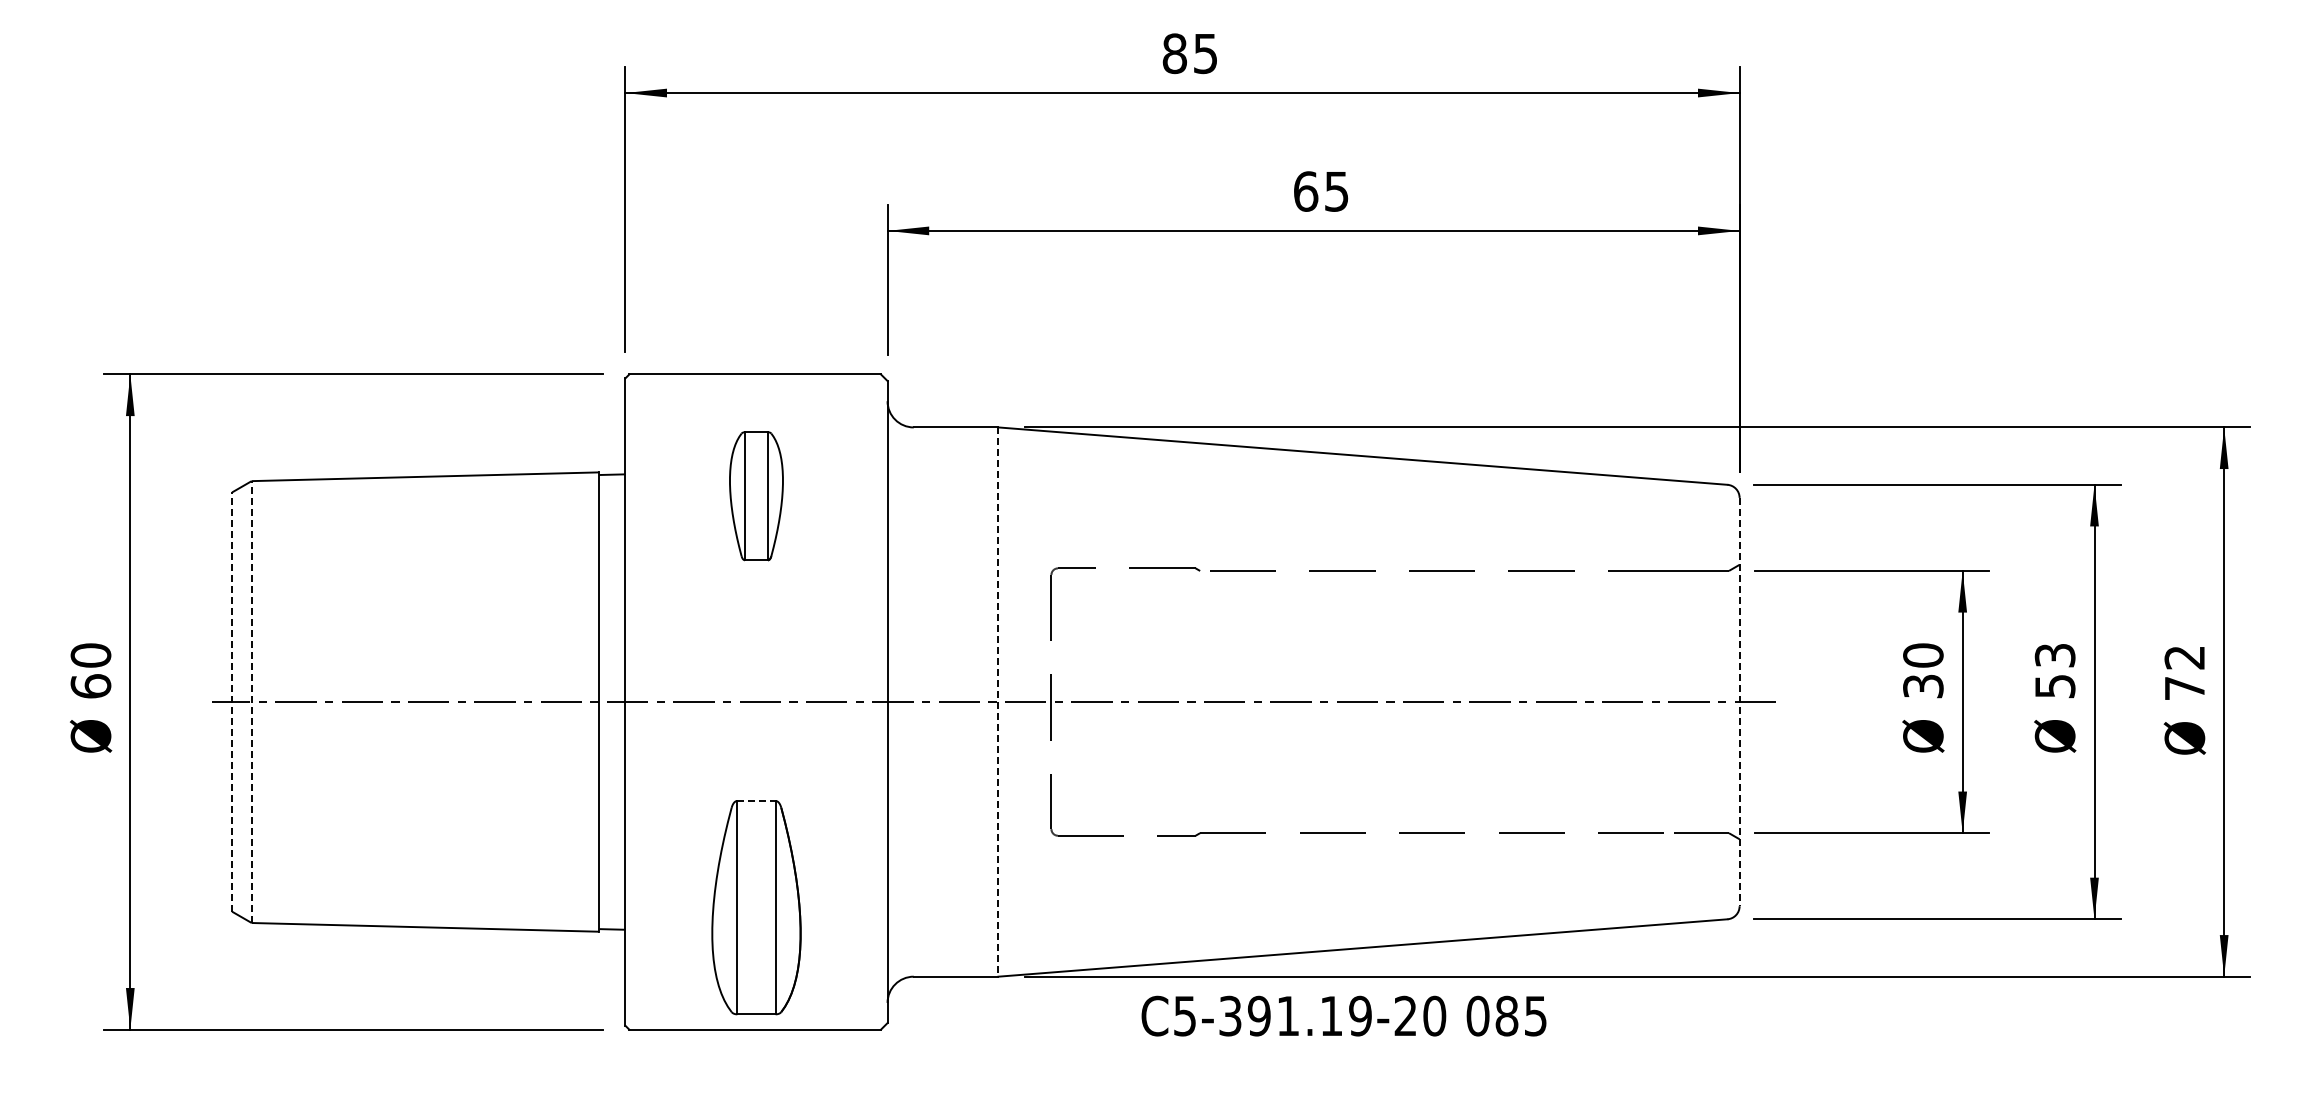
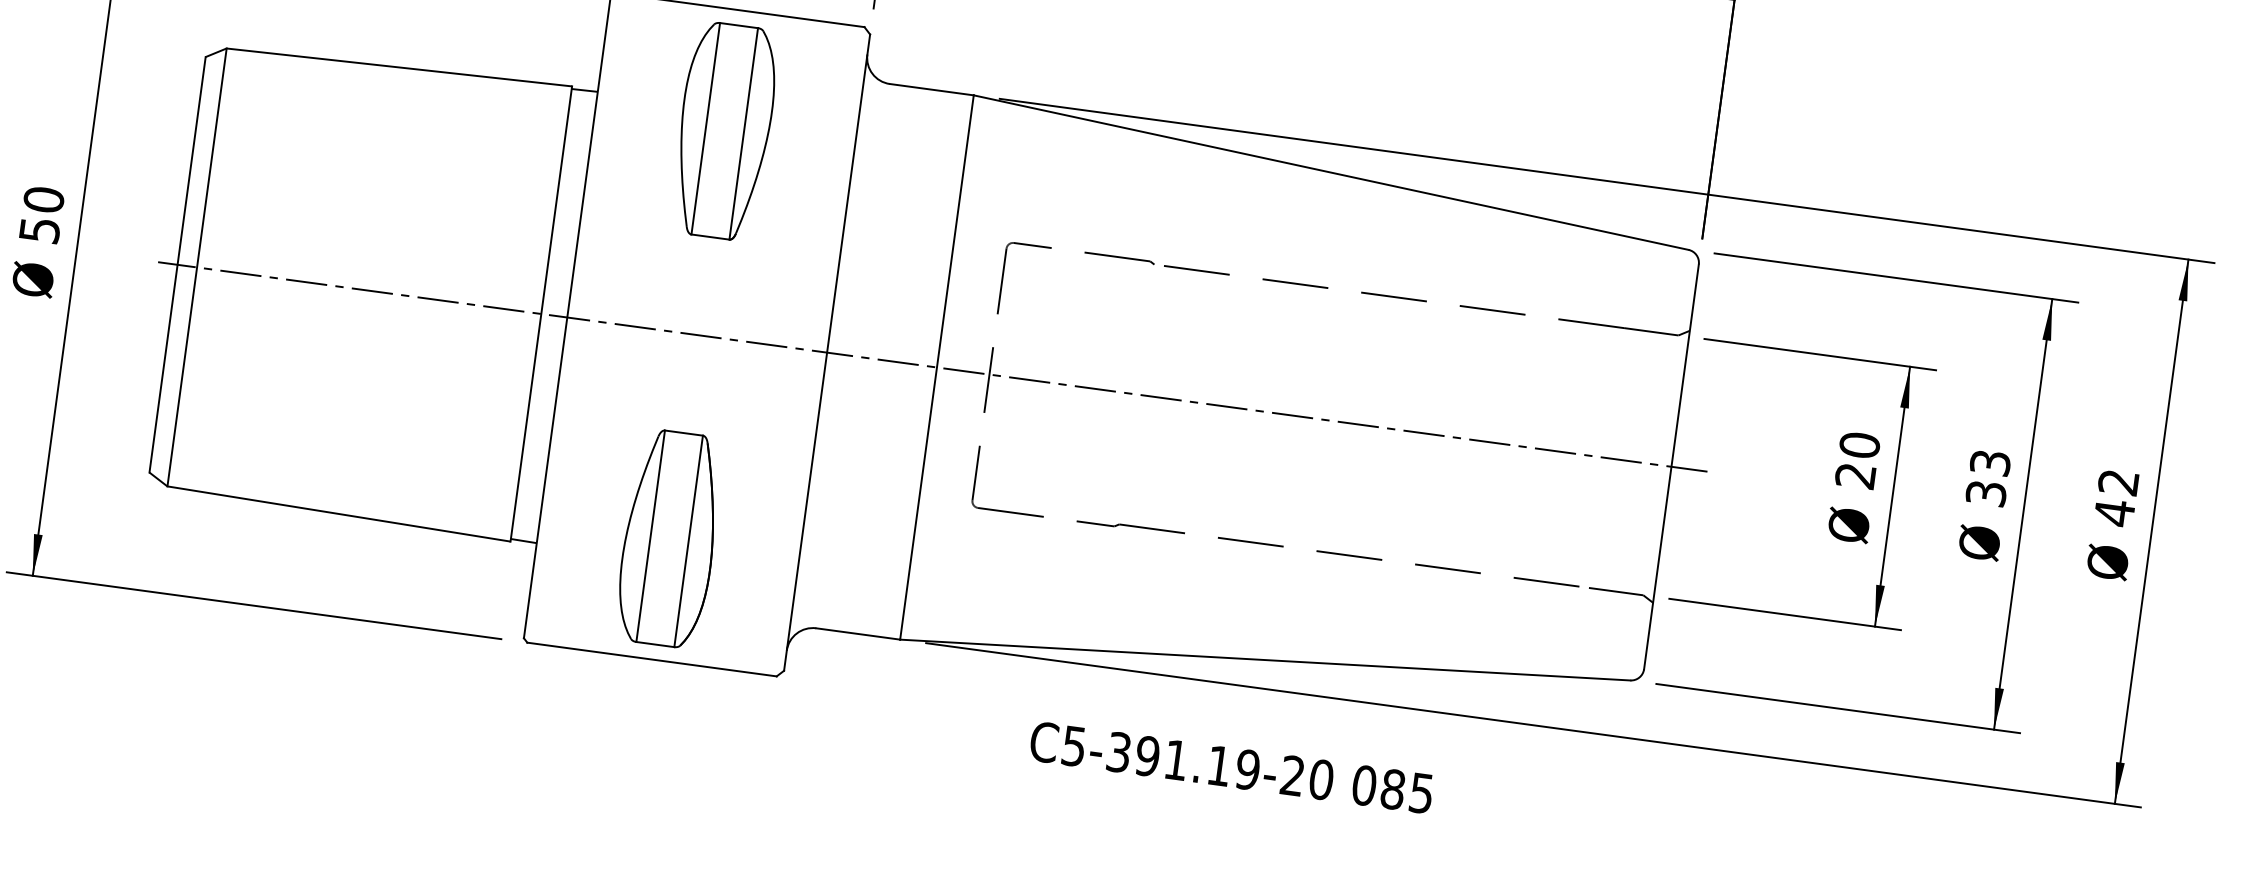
part: (756, 495) -> (724, 130), size x1.67
text: (2054, 685) -> (1985, 492), 53 -> 33
text: (90, 686) -> (39, 230), 60 -> 50
text: (1923, 686) -> (1855, 476), 30 -> 20
text: (2184, 688) -> (2114, 512), 72 -> 42
line: (251, 701) -> (196, 266), dashed -> solid
line: (232, 702) -> (177, 265), dashed -> solid
line: (998, 702) -> (936, 367), dashed -> solid
line: (1739, 702) -> (1671, 467), dashed -> solid
line: (756, 800) -> (684, 432), dashed -> solid
text: (1343, 1015) -> (1231, 766), moved

